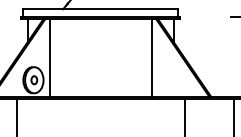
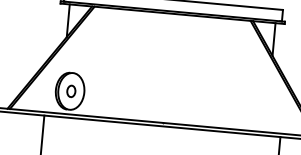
line: (49, 57) -> (95, 61), removed
line: (151, 57) -> (239, 74), removed

